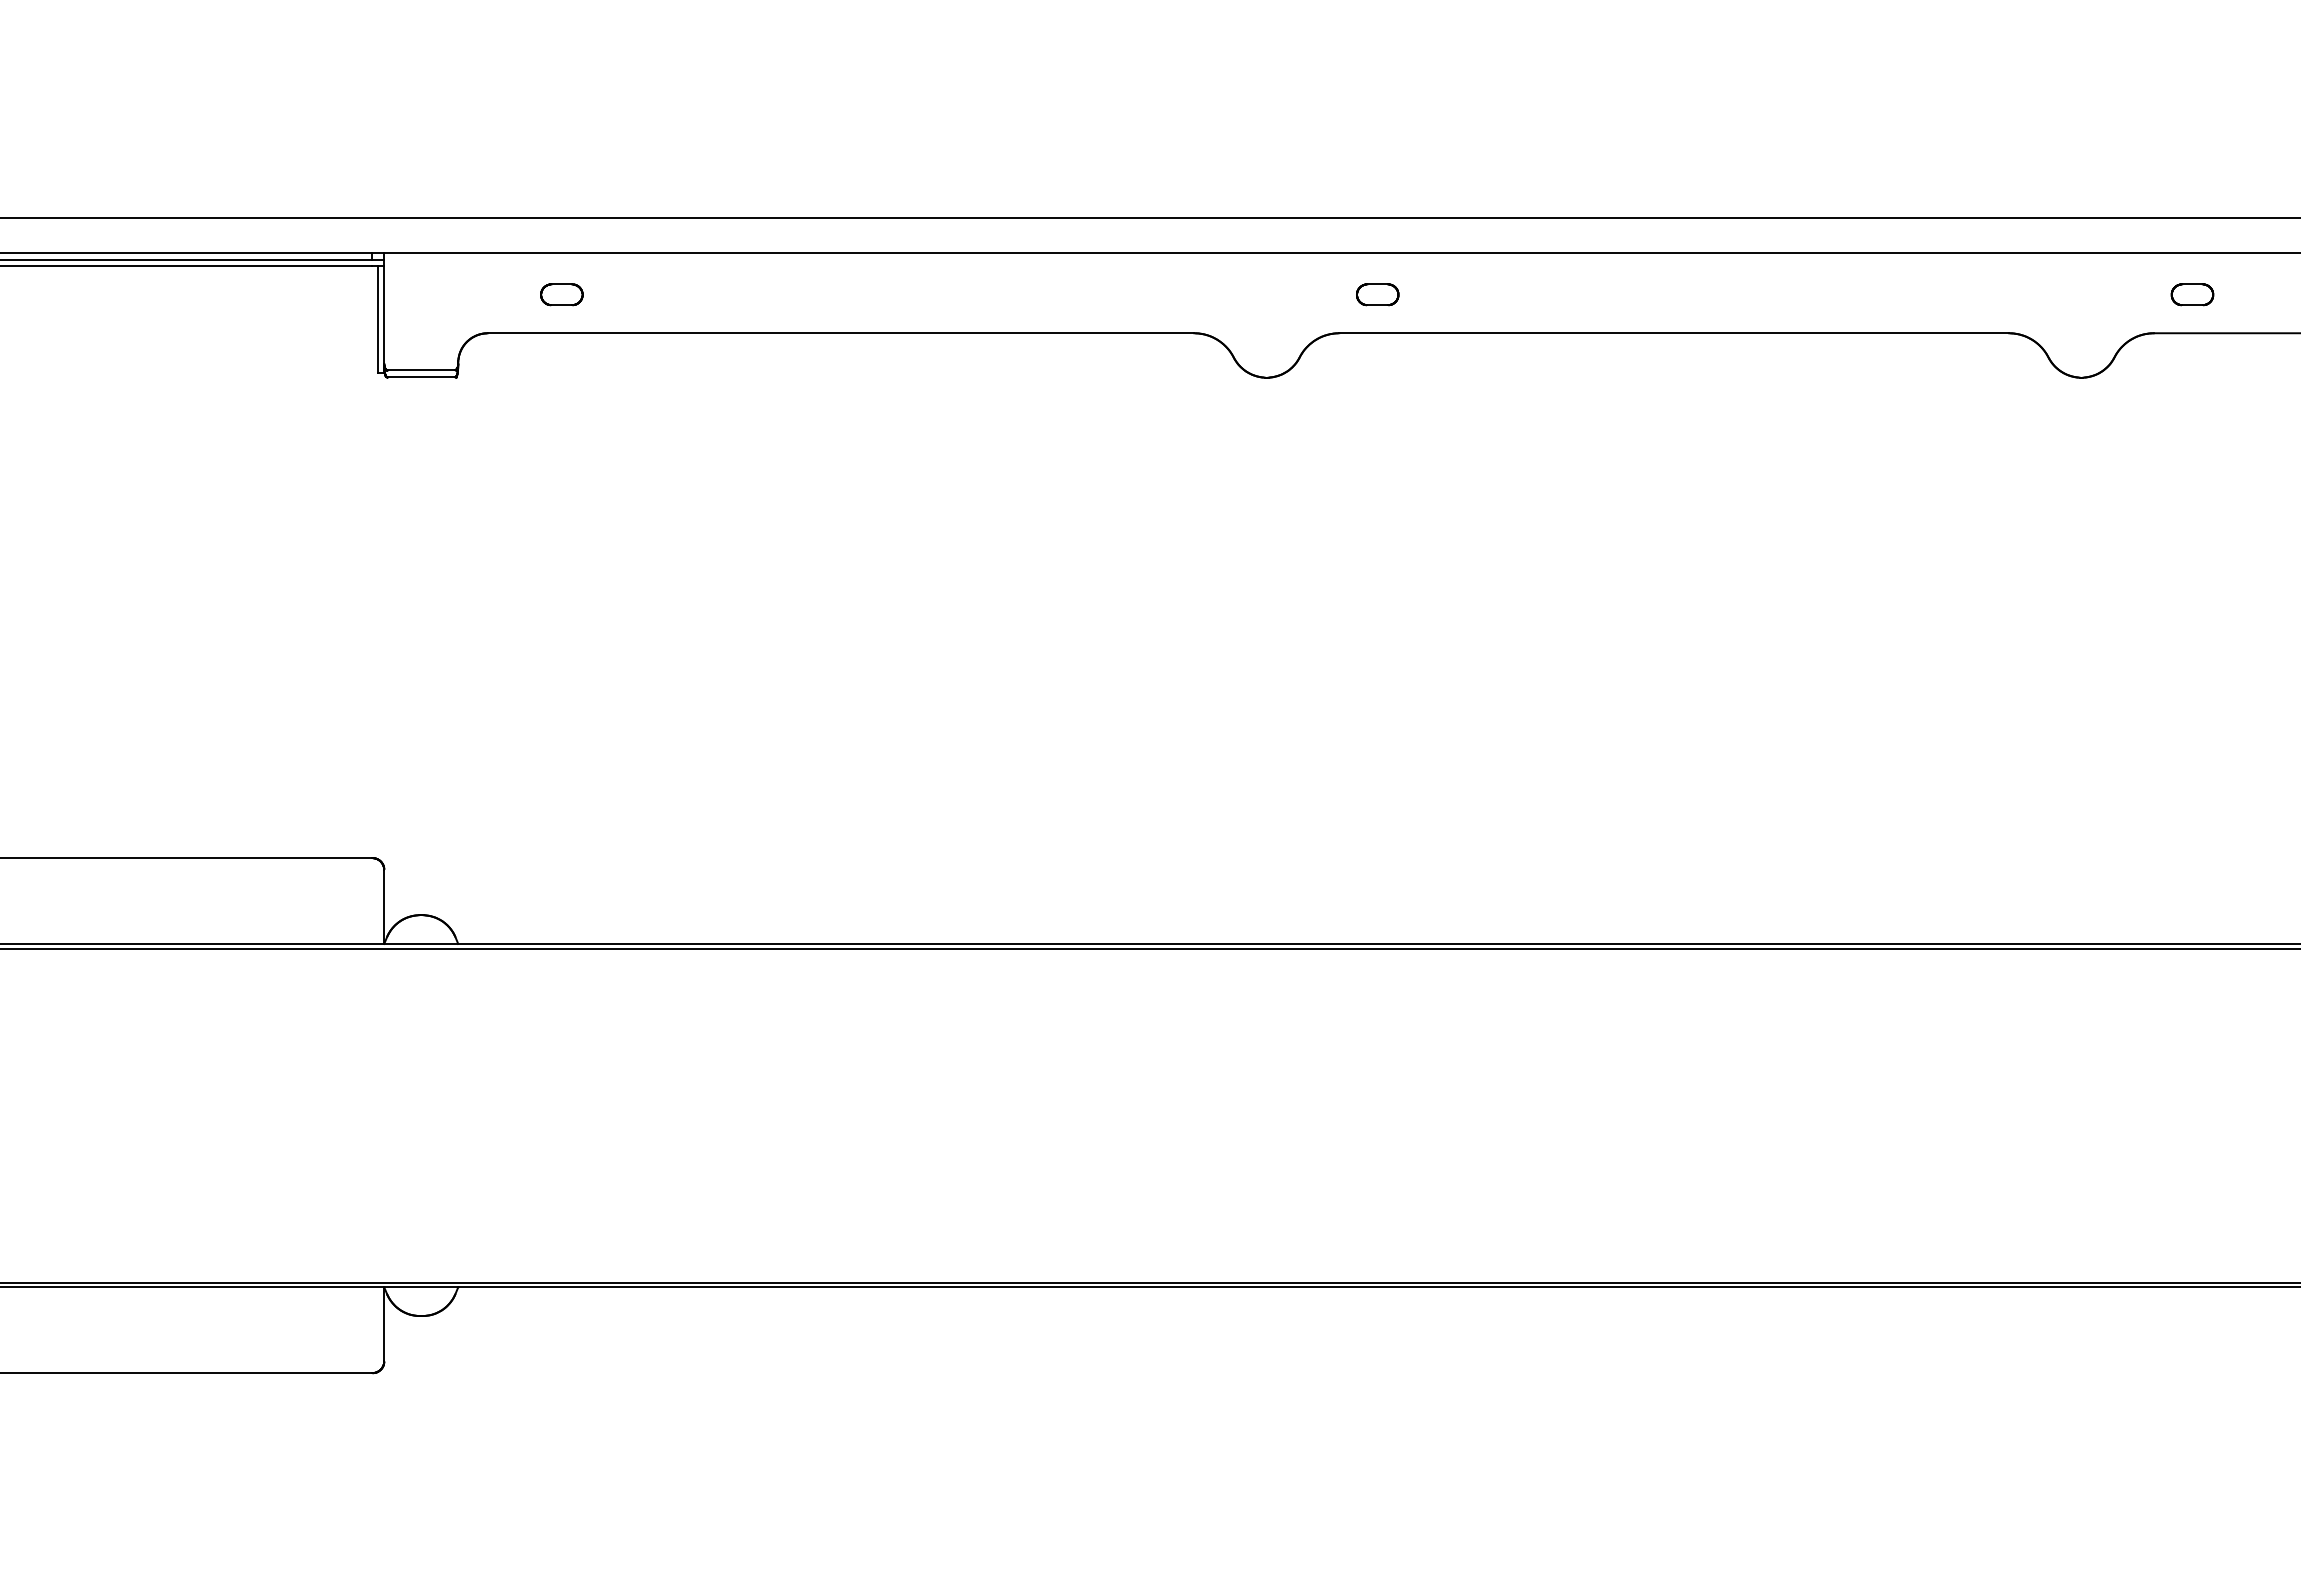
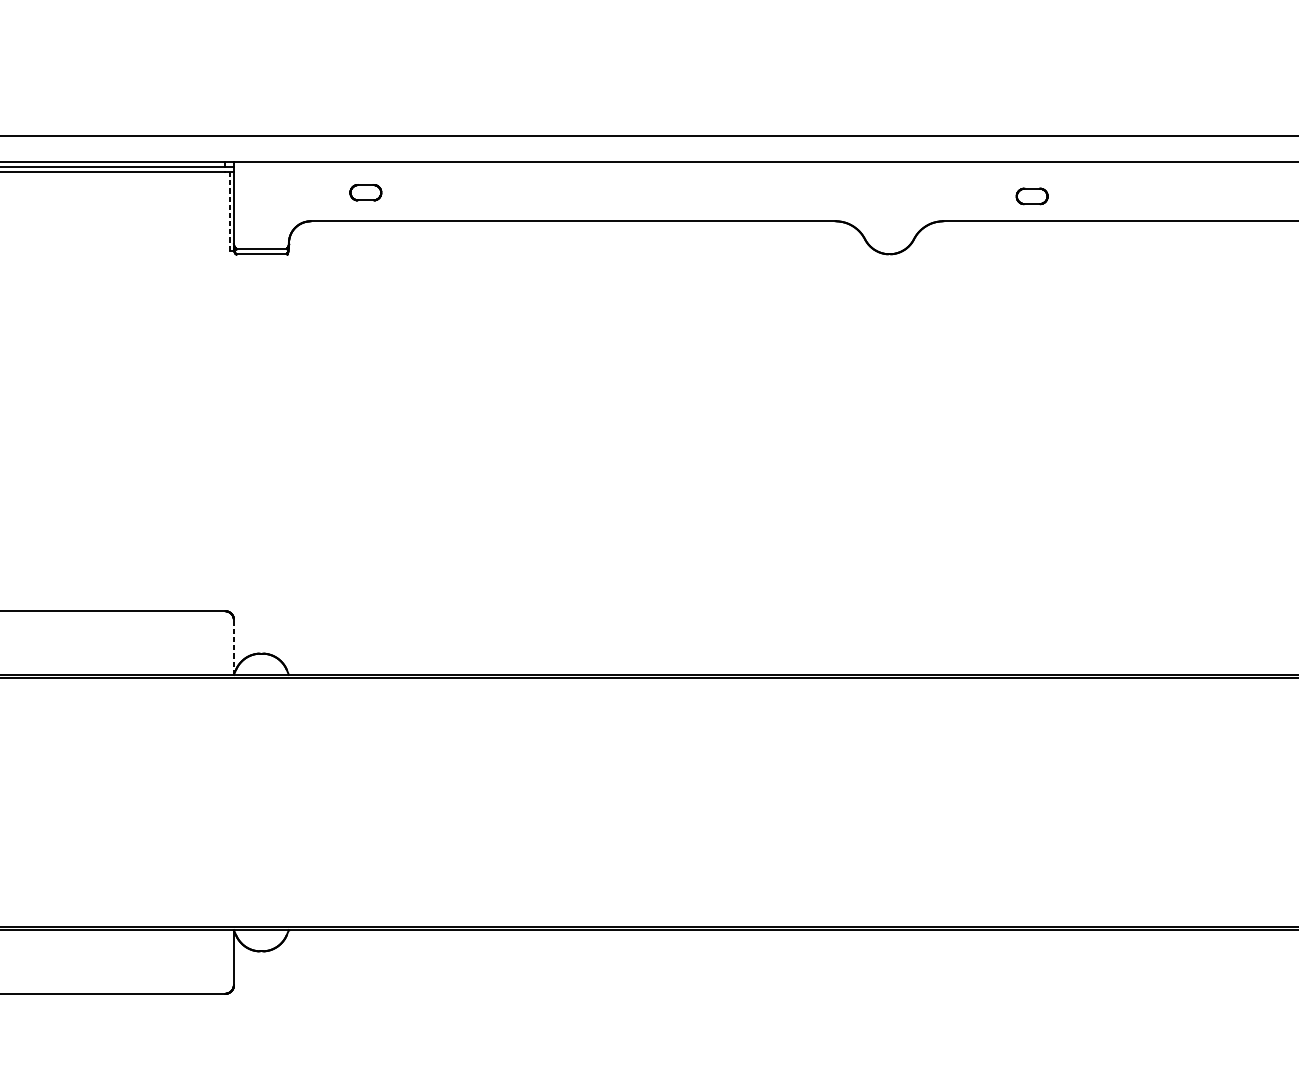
part: (1377, 294) -> (1032, 196), moved
line: (378, 319) -> (229, 211), solid -> dashed
line: (384, 906) -> (234, 647), solid -> dashed

